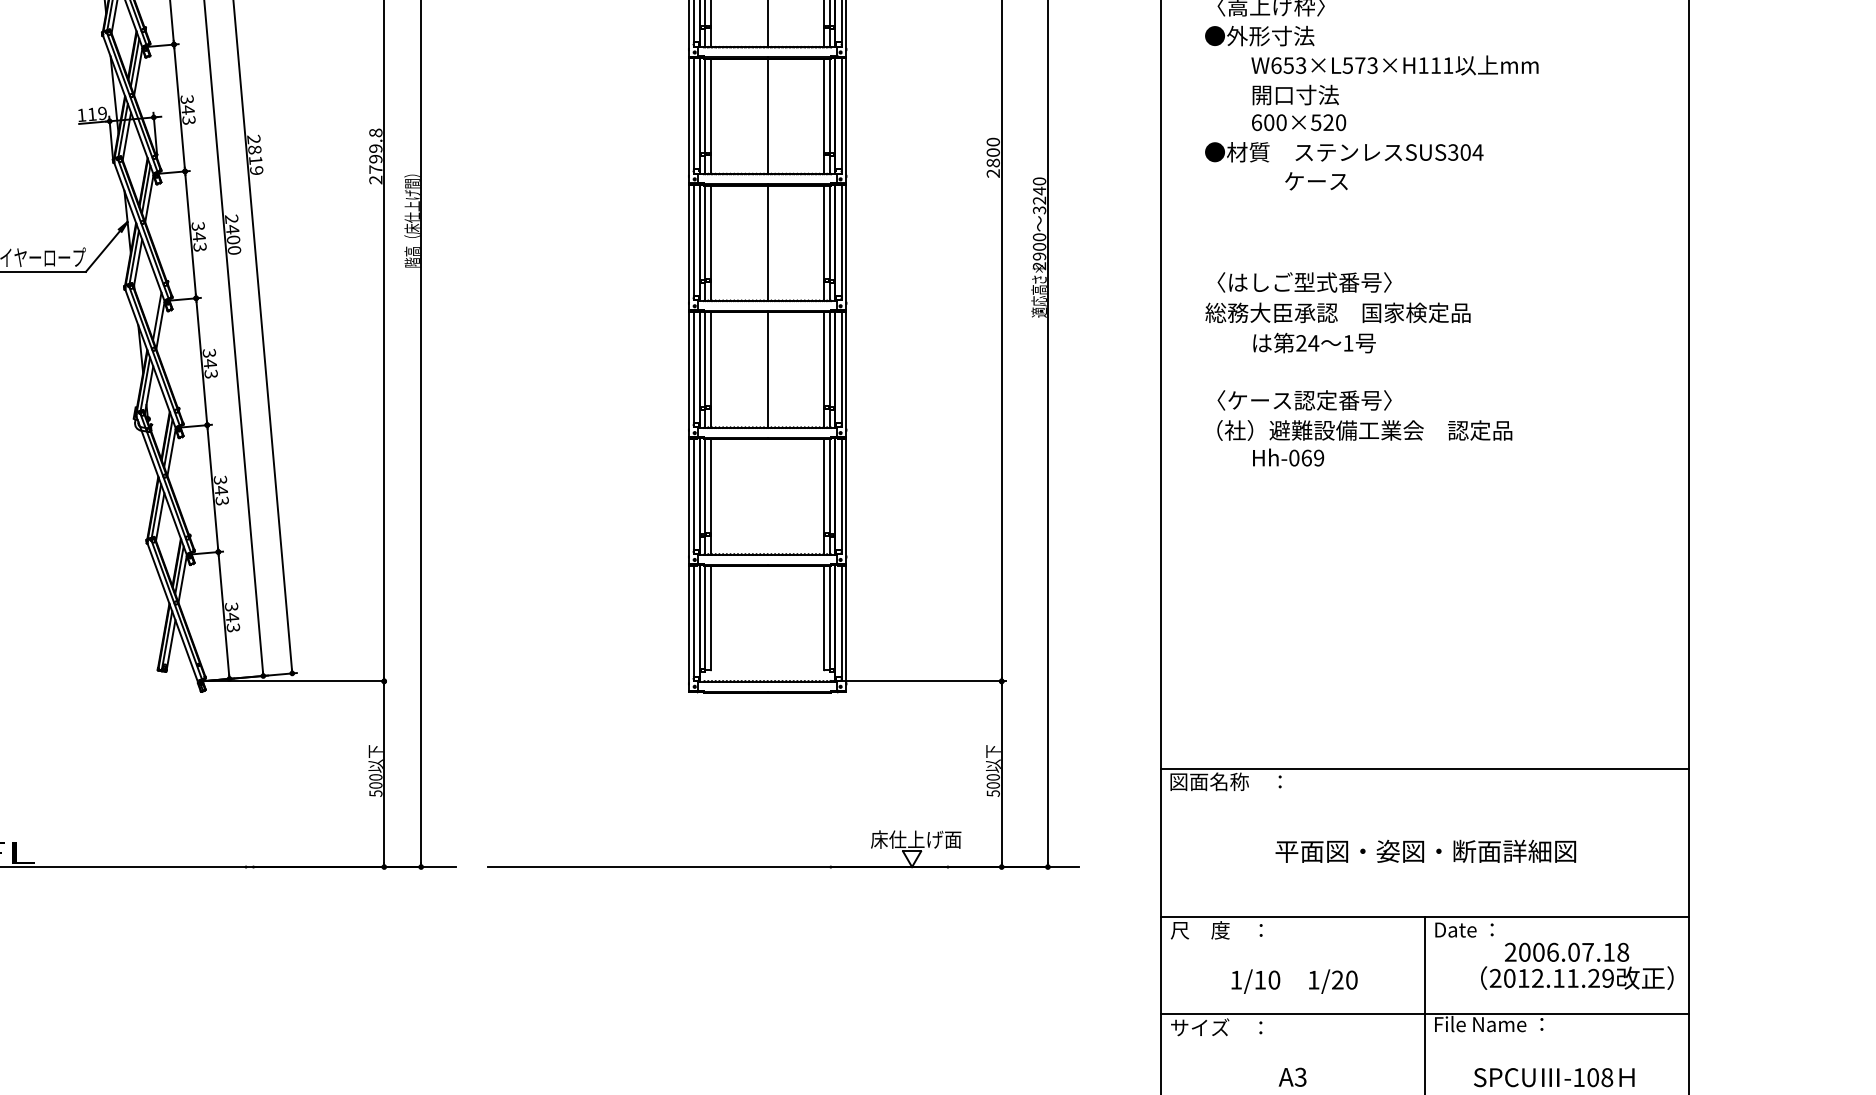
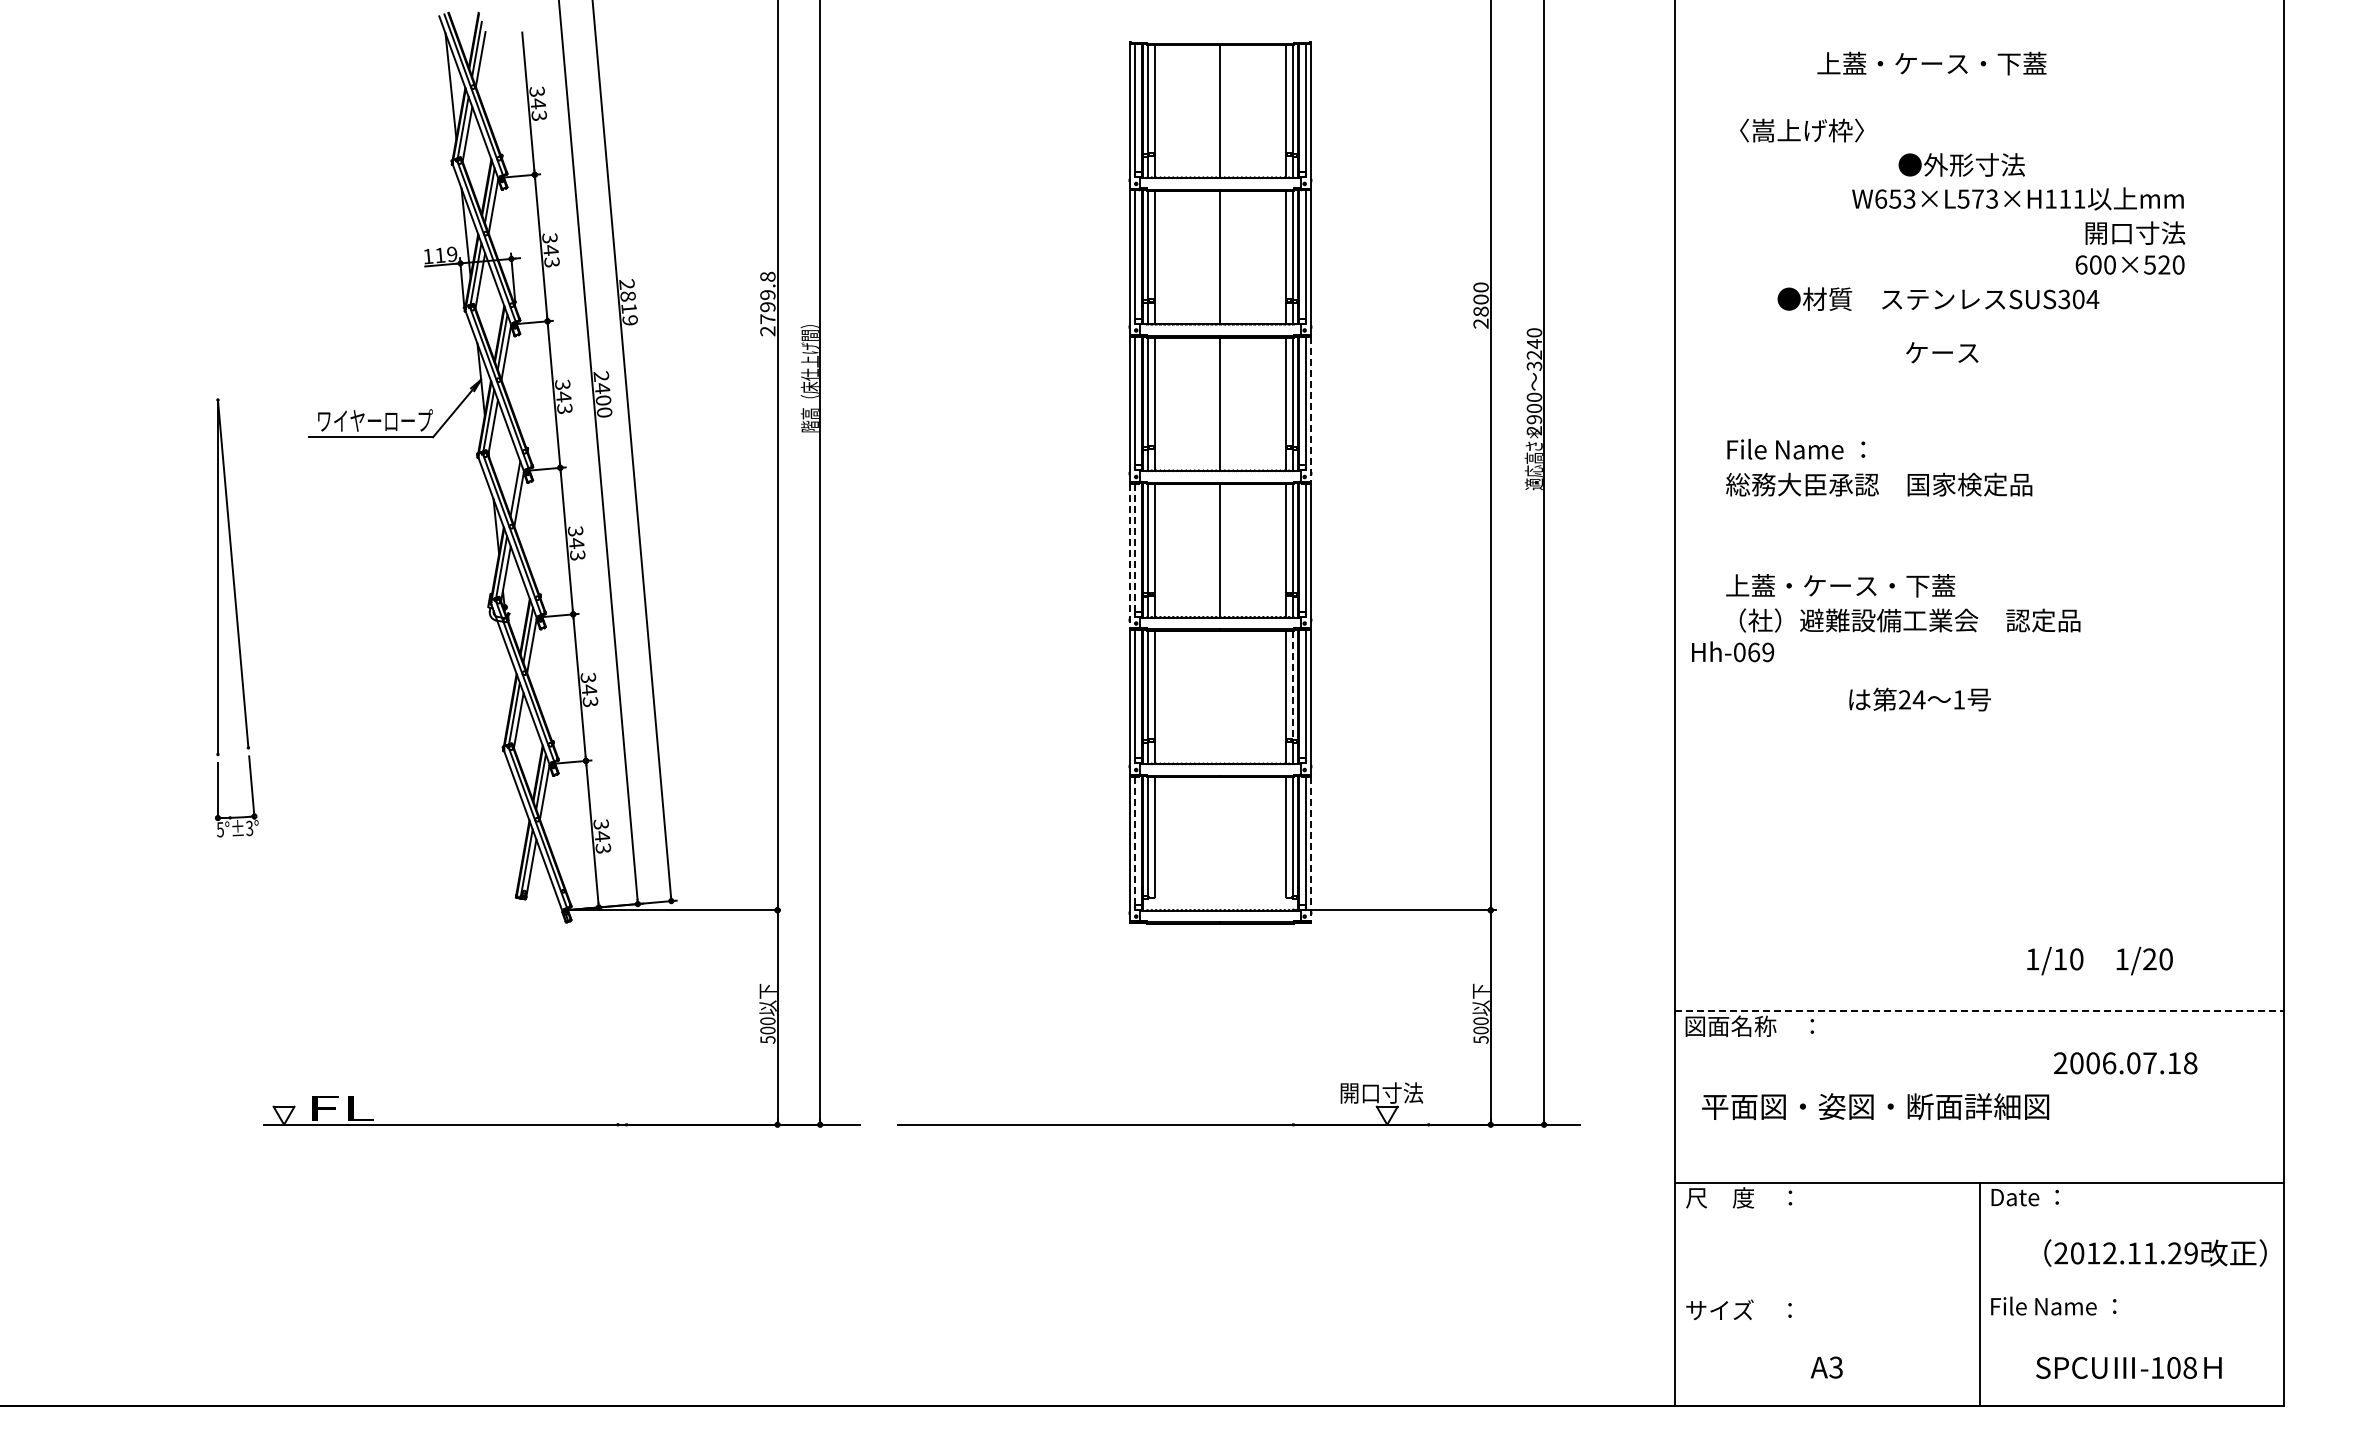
text: (1259, 35) -> (1961, 164), moved
text: (1394, 65) -> (2017, 198), moved
text: (1295, 94) -> (2135, 232), moved
text: (1298, 122) -> (2129, 264), moved
text: (1344, 151) -> (1938, 298), moved
text: (1316, 181) -> (1942, 352), moved
line: (845, 247) -> (1310, 409), solid -> dashed
text: (1299, 282) -> (1834, 449), 〈はしご型式番号〉 -> File Name ：
text: (1314, 343) -> (1919, 699), moved
line: (694, 367) -> (1135, 547), solid -> dashed
line: (688, 375) -> (1129, 556), solid -> dashed
text: (1304, 400) -> (1840, 585), 〈ケース認定番号〉 -> 上蓋・ケース・下蓋
text: (1288, 457) -> (1733, 651), moved
line: (830, 486) -> (1292, 685), solid -> dashed
line: (694, 620) -> (1135, 840), solid -> dashed
line: (845, 628) -> (1310, 849), solid -> dashed
line: (1424, 768) -> (1979, 1010), solid -> dashed
text: (915, 839) -> (1391, 1092), 床仕上げ面 -> 開口寸法
text: (1425, 851) -> (1875, 1106), moved
text: (1566, 952) -> (2125, 1063), moved
text: (1294, 981) -> (2099, 961), moved
line: (1424, 1014) -> (1979, 1294), removed

